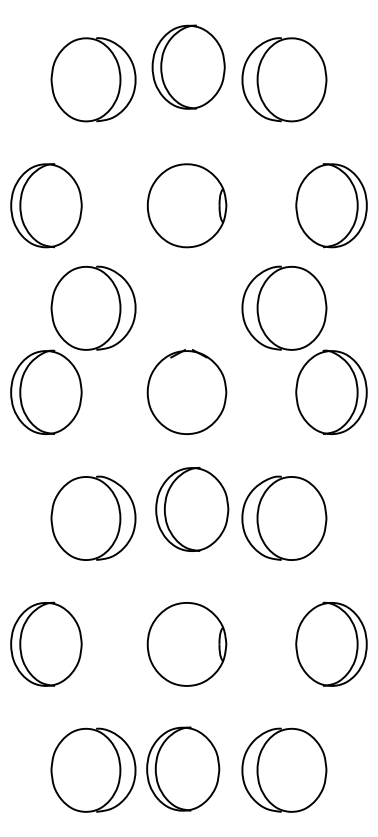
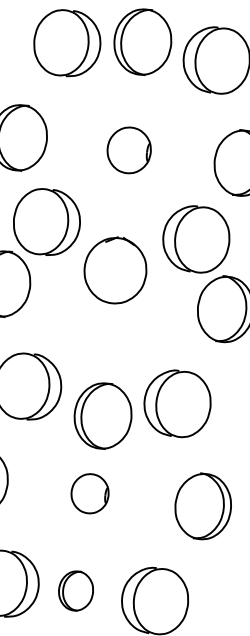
part: (186, 205) -> (128, 150), size x0.7
part: (186, 391) -> (115, 269), moved
part: (192, 509) -> (103, 416), moved
part: (186, 644) -> (89, 493), size x0.6
part: (183, 768) -> (76, 590), size x0.6

